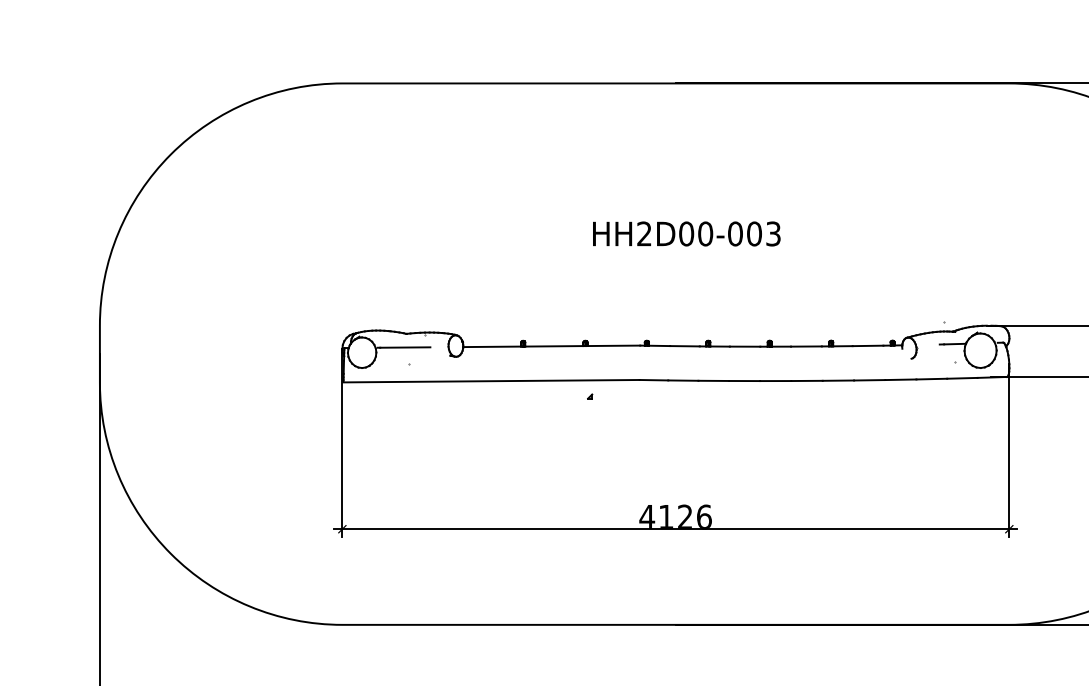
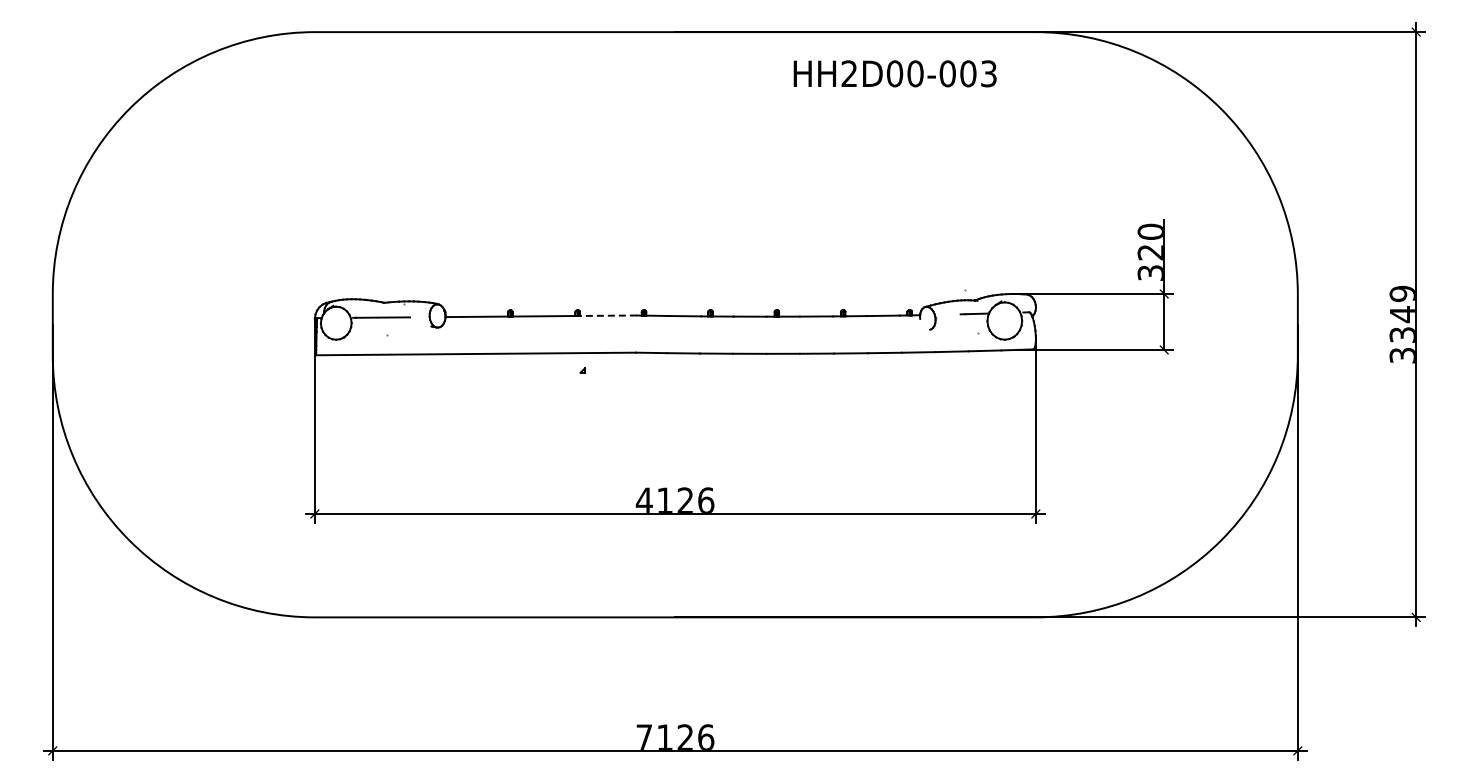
text: (686, 233) -> (894, 73), moved
line: (613, 345) -> (608, 315), solid -> dashed

